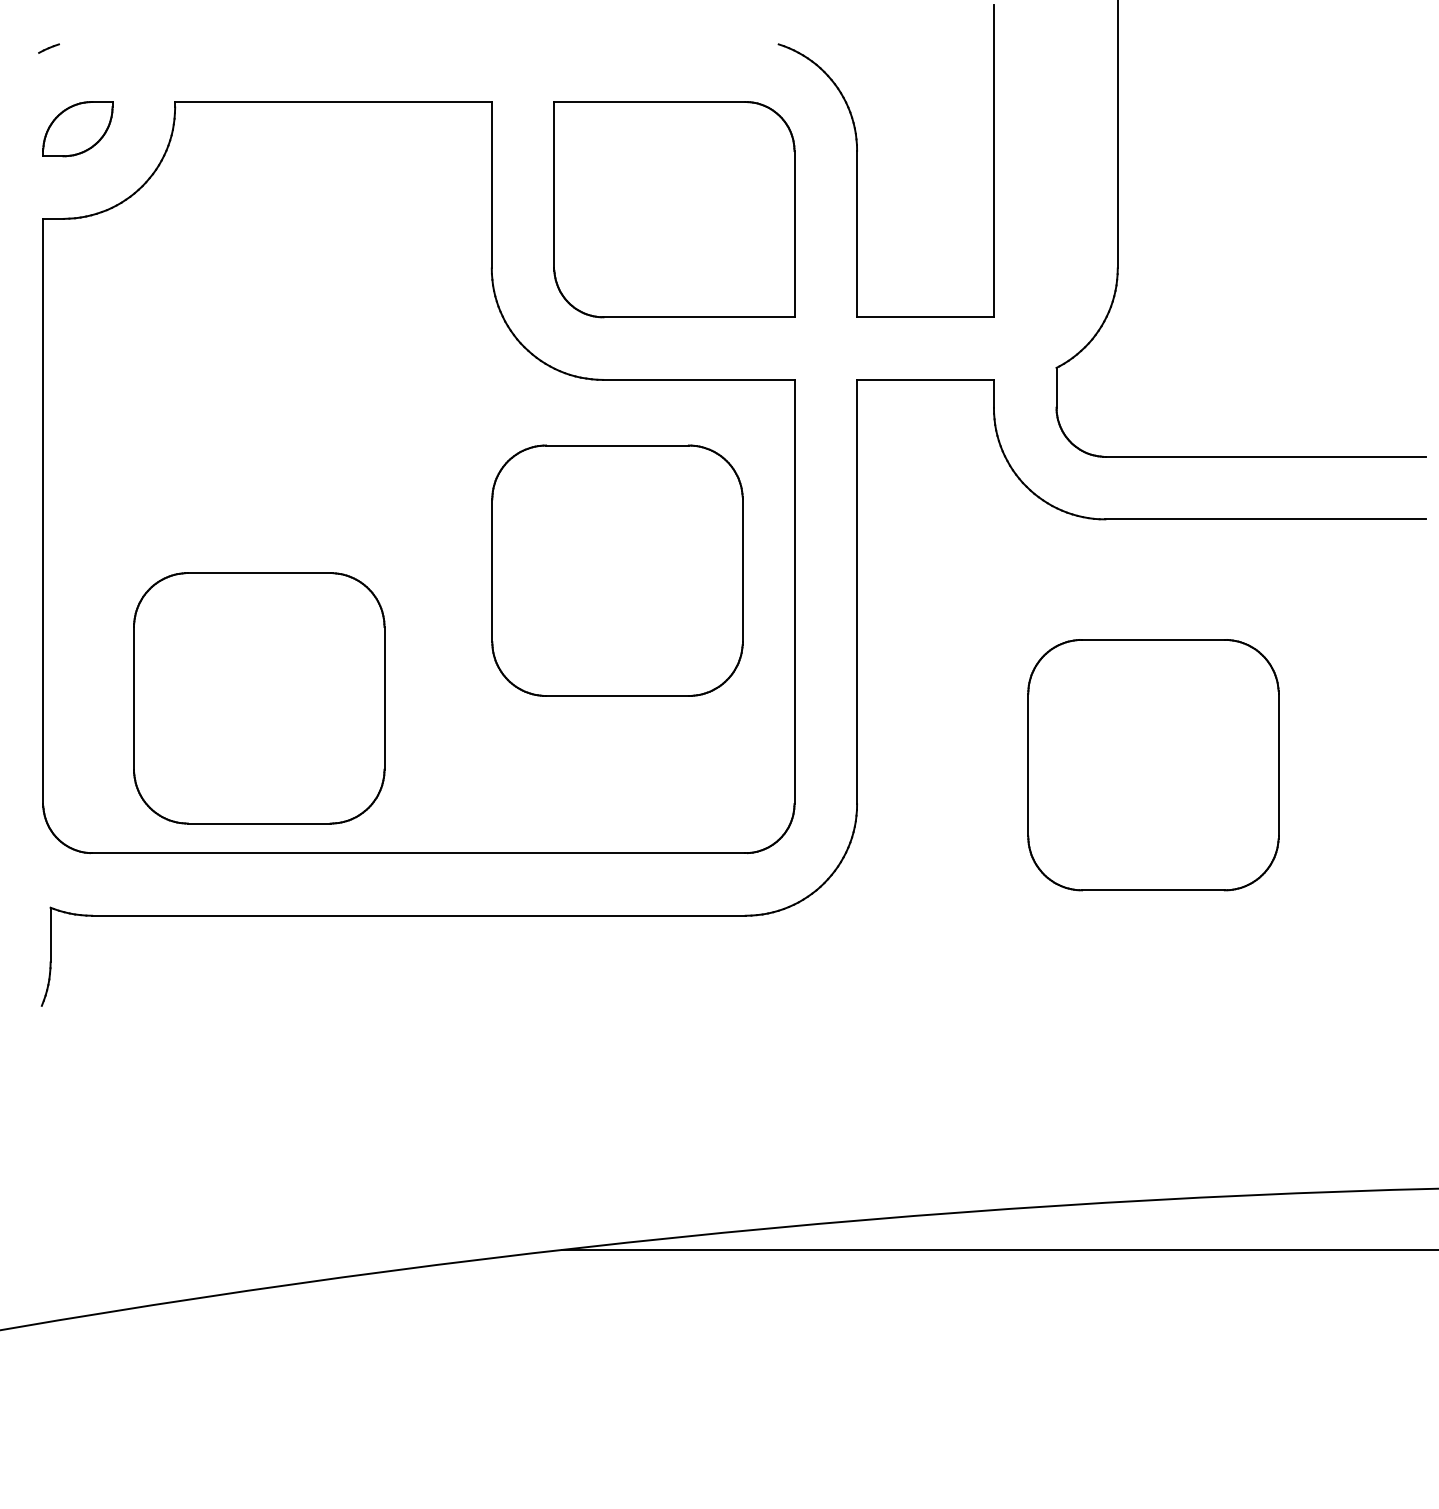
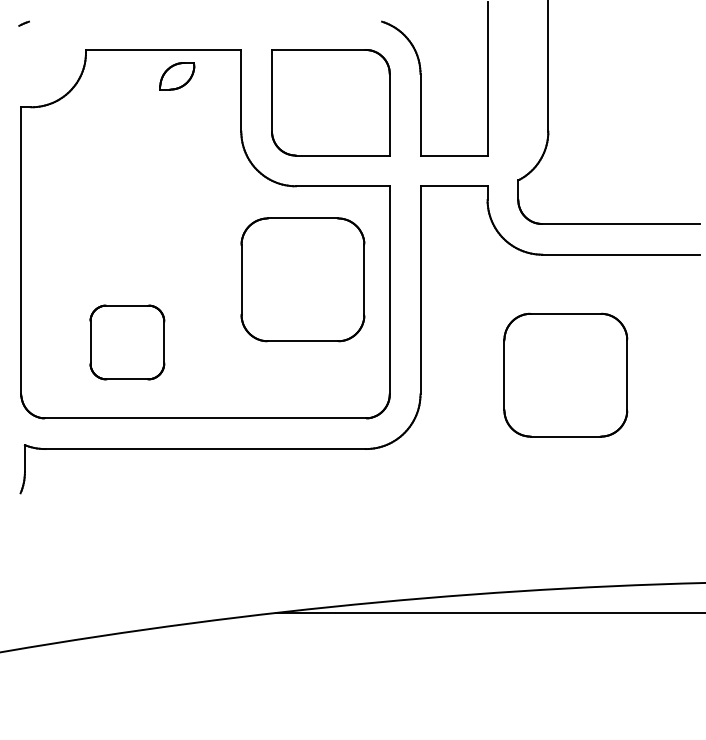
part: (78, 129) -> (177, 76), moved
part: (259, 698) -> (127, 342), size x0.6

